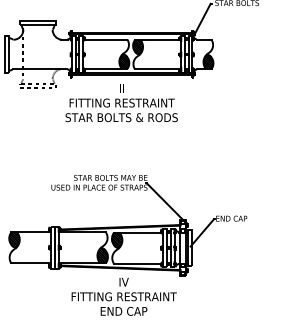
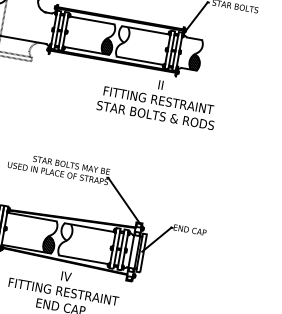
hatch: (138, 47) -> (124, 34), removed
text: (121, 103) -> (157, 100), moved
hatch: (116, 240) -> (66, 231), removed

